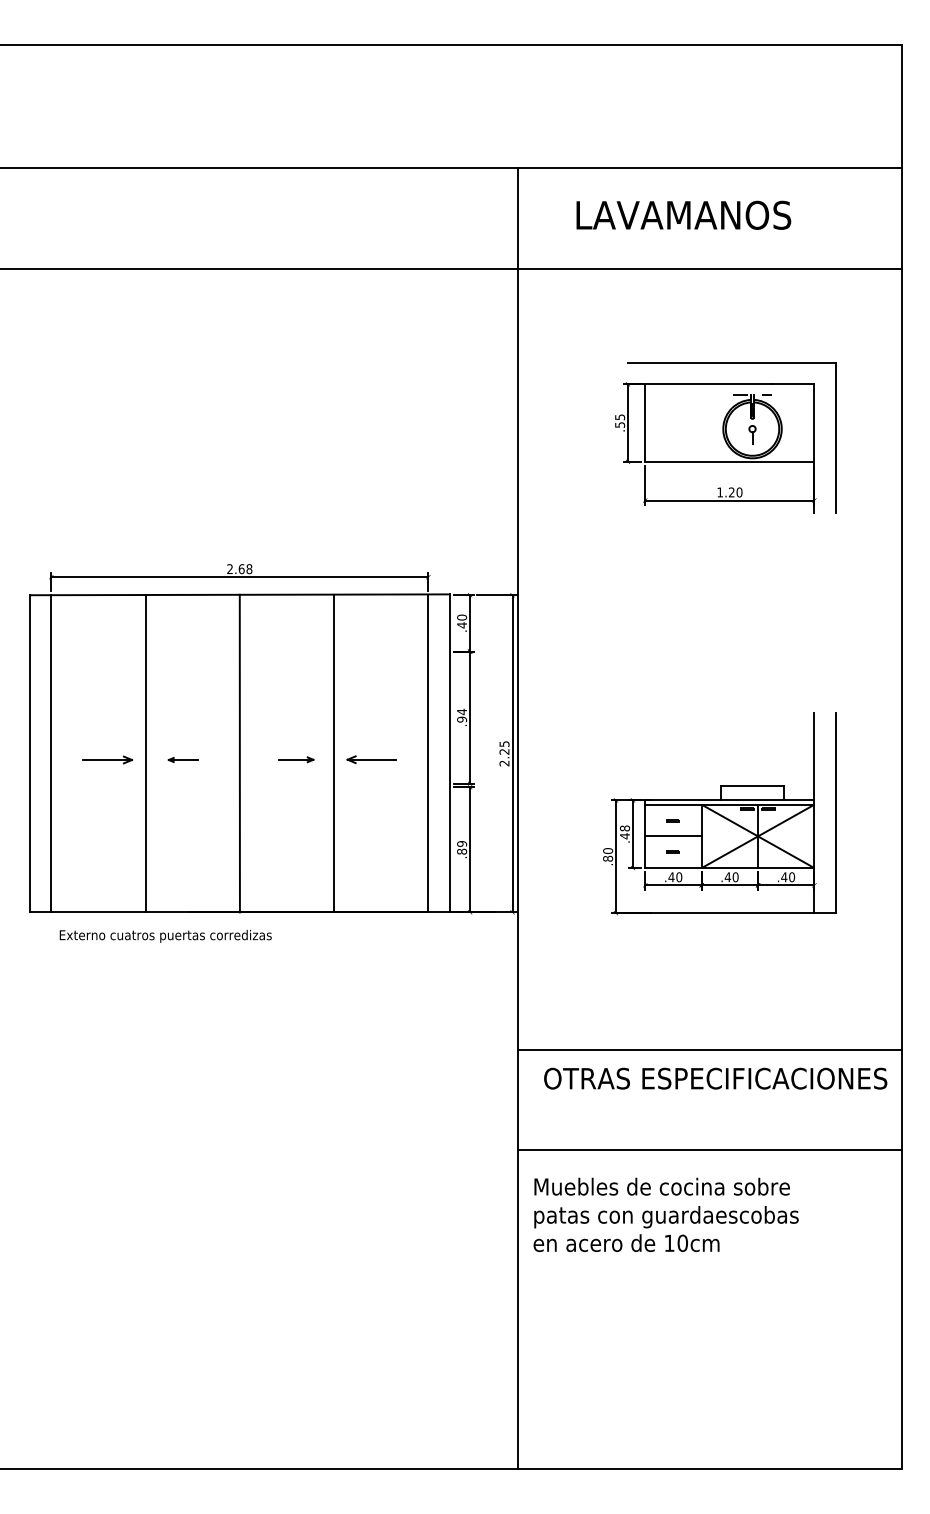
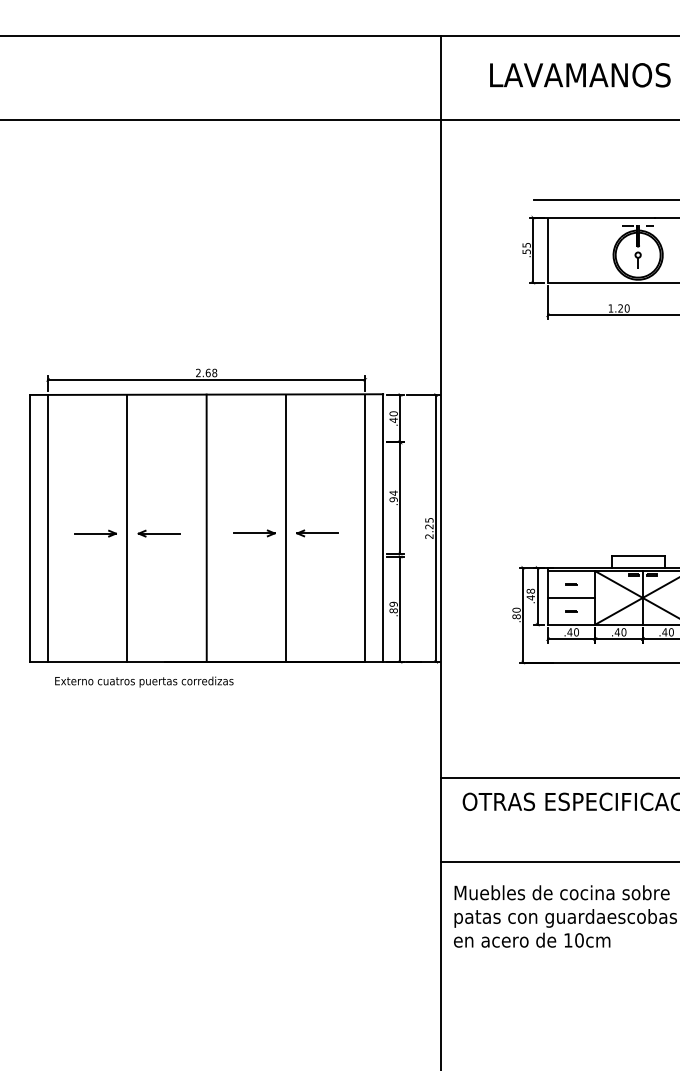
part: (183, 759) -> (159, 533), size x1.67
part: (296, 759) -> (254, 533), size x1.43

